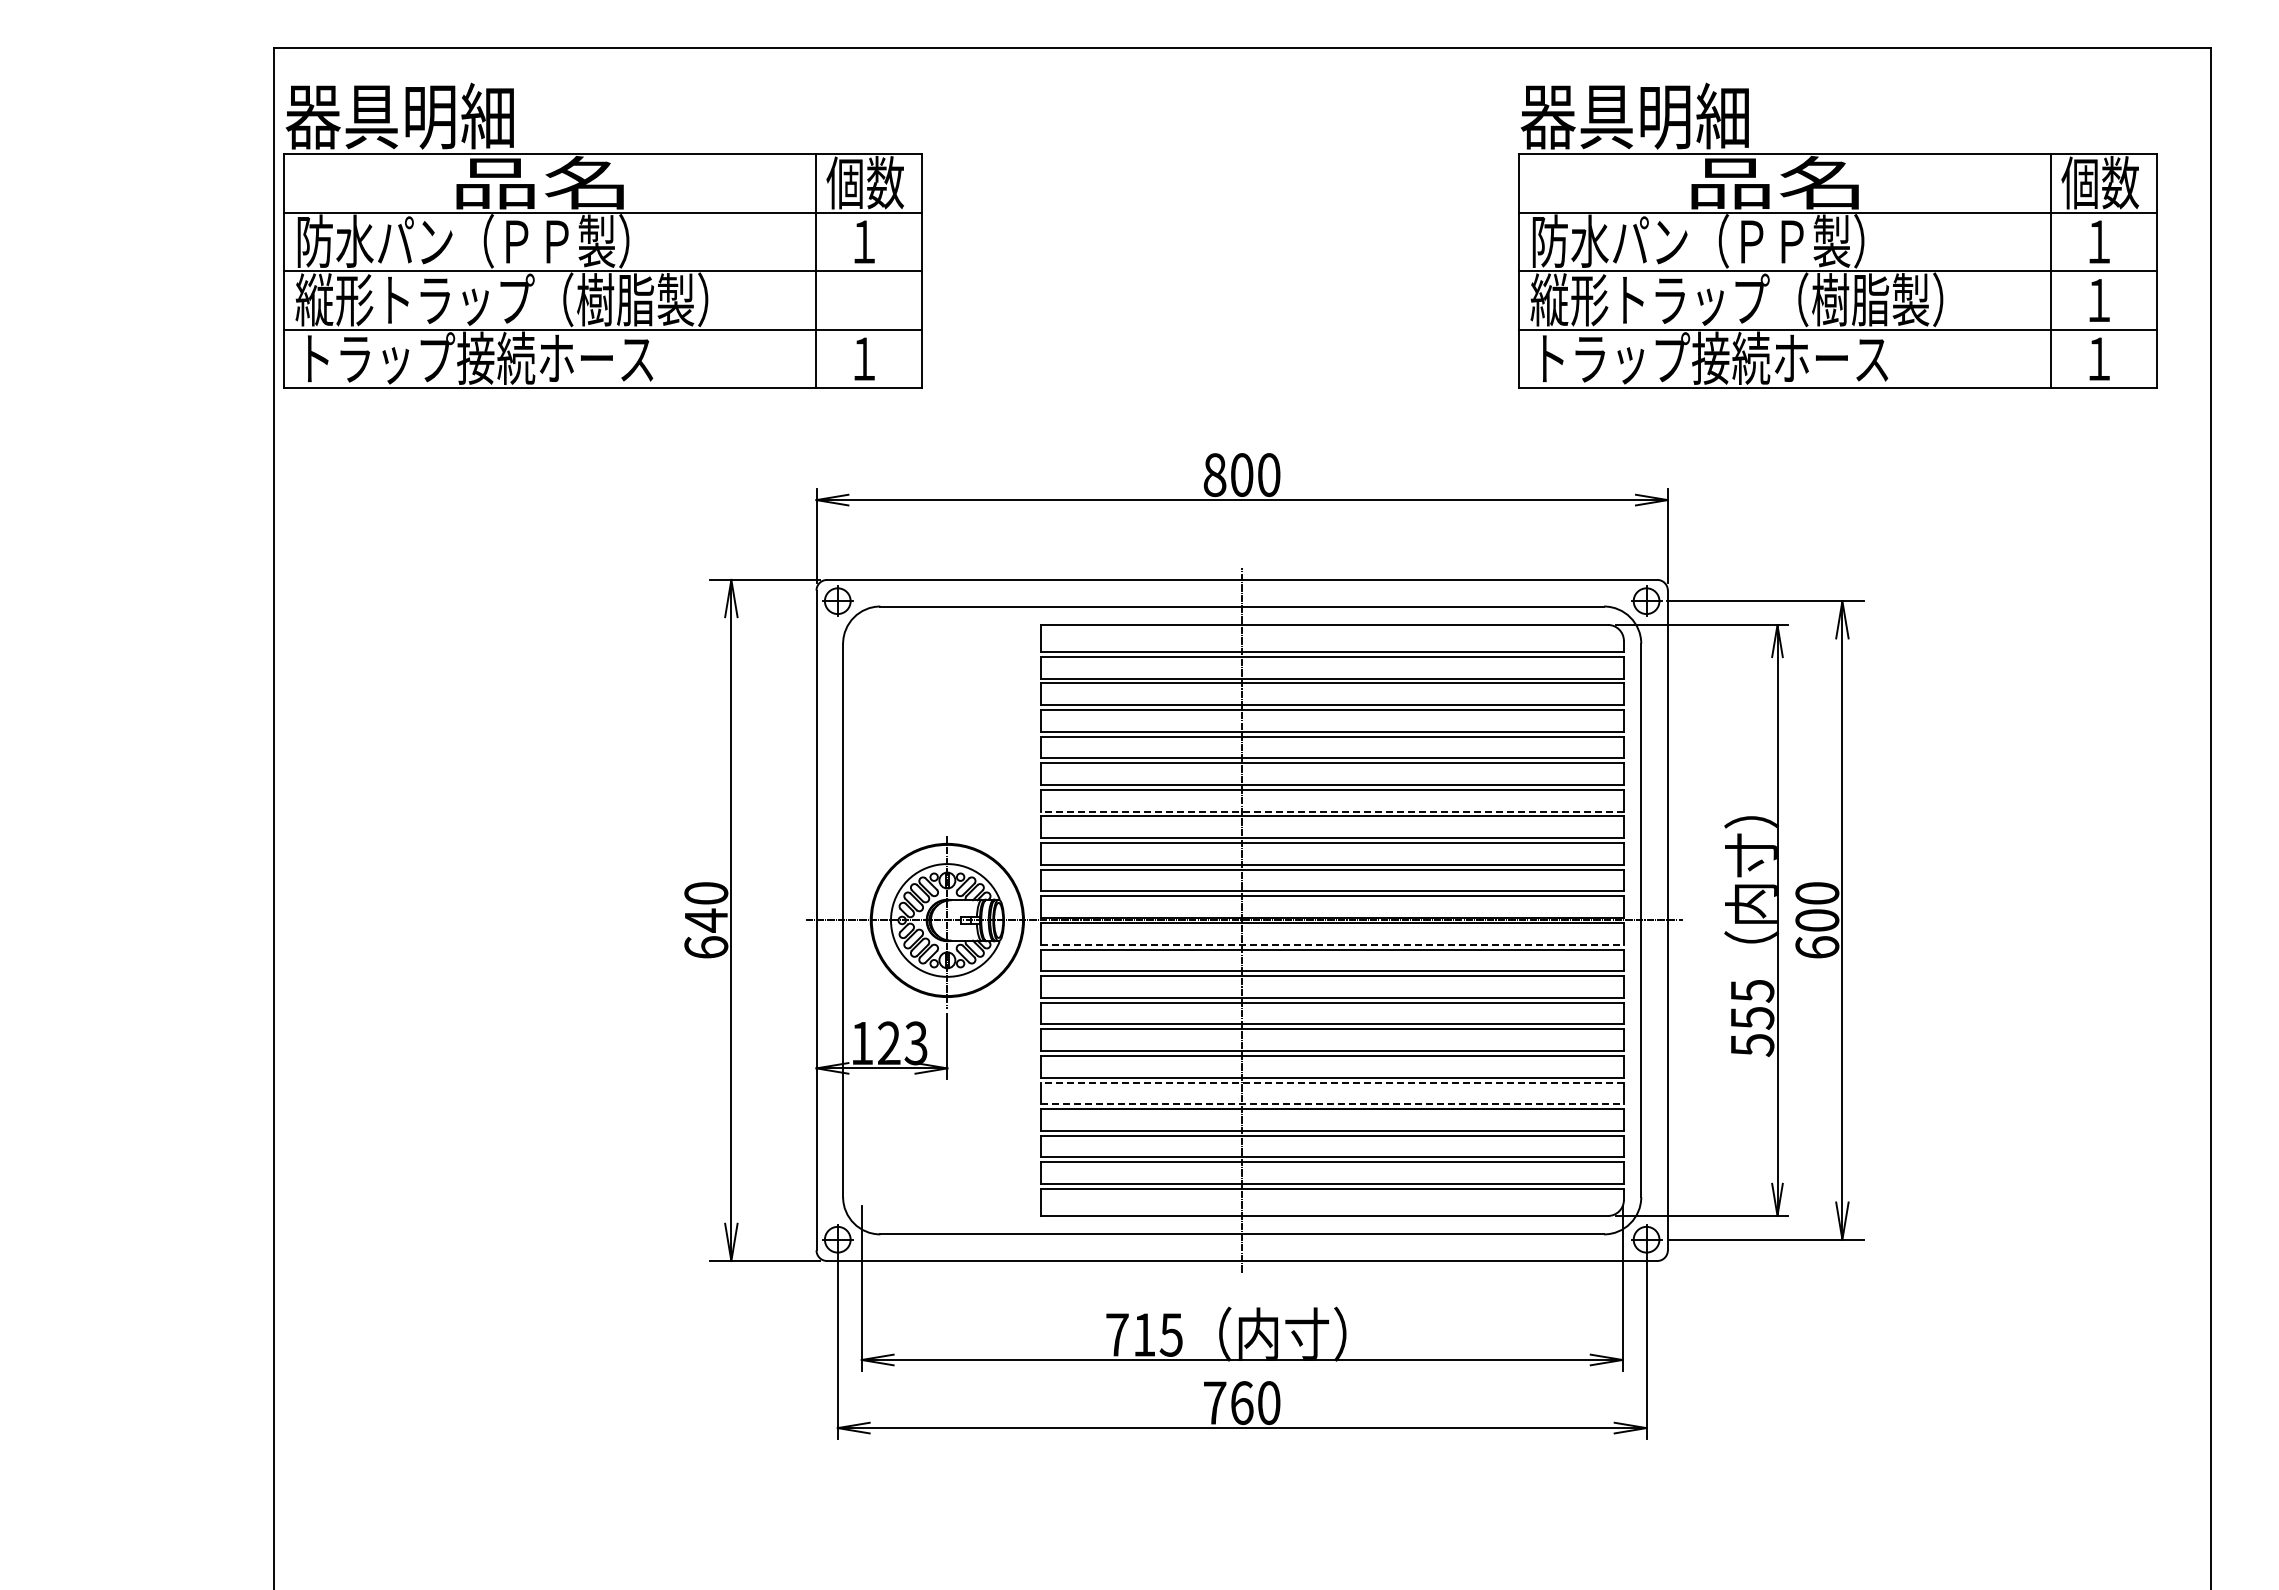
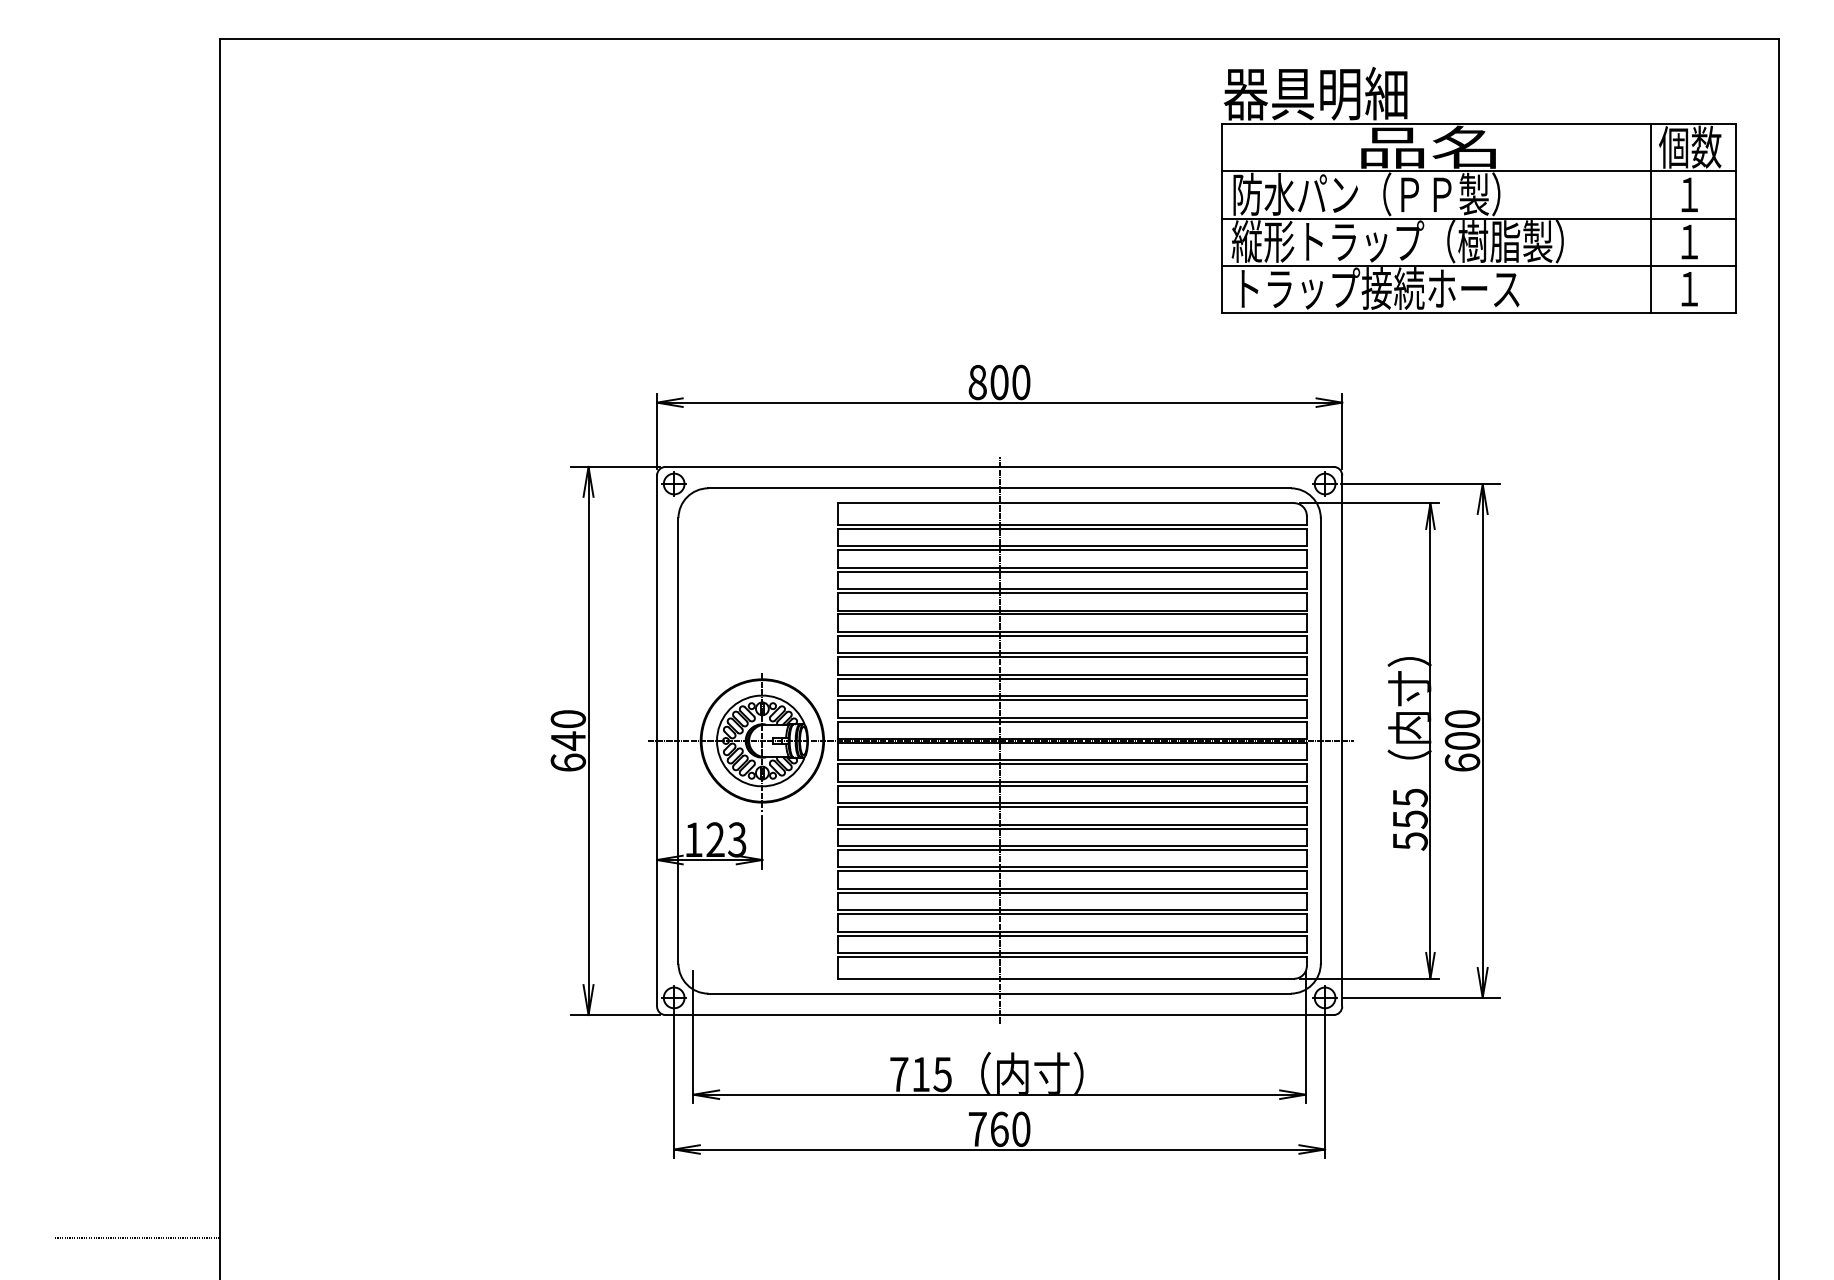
part: (602, 235) -> (484, 189), removed
line: (1331, 811) -> (1071, 653), dashed -> solid
line: (1332, 944) -> (1072, 760), dashed -> solid
line: (1331, 1082) -> (1071, 871), dashed -> solid
line: (1332, 1104) -> (1072, 889), dashed -> solid
line: (170, 1537) -> (137, 1237), added

